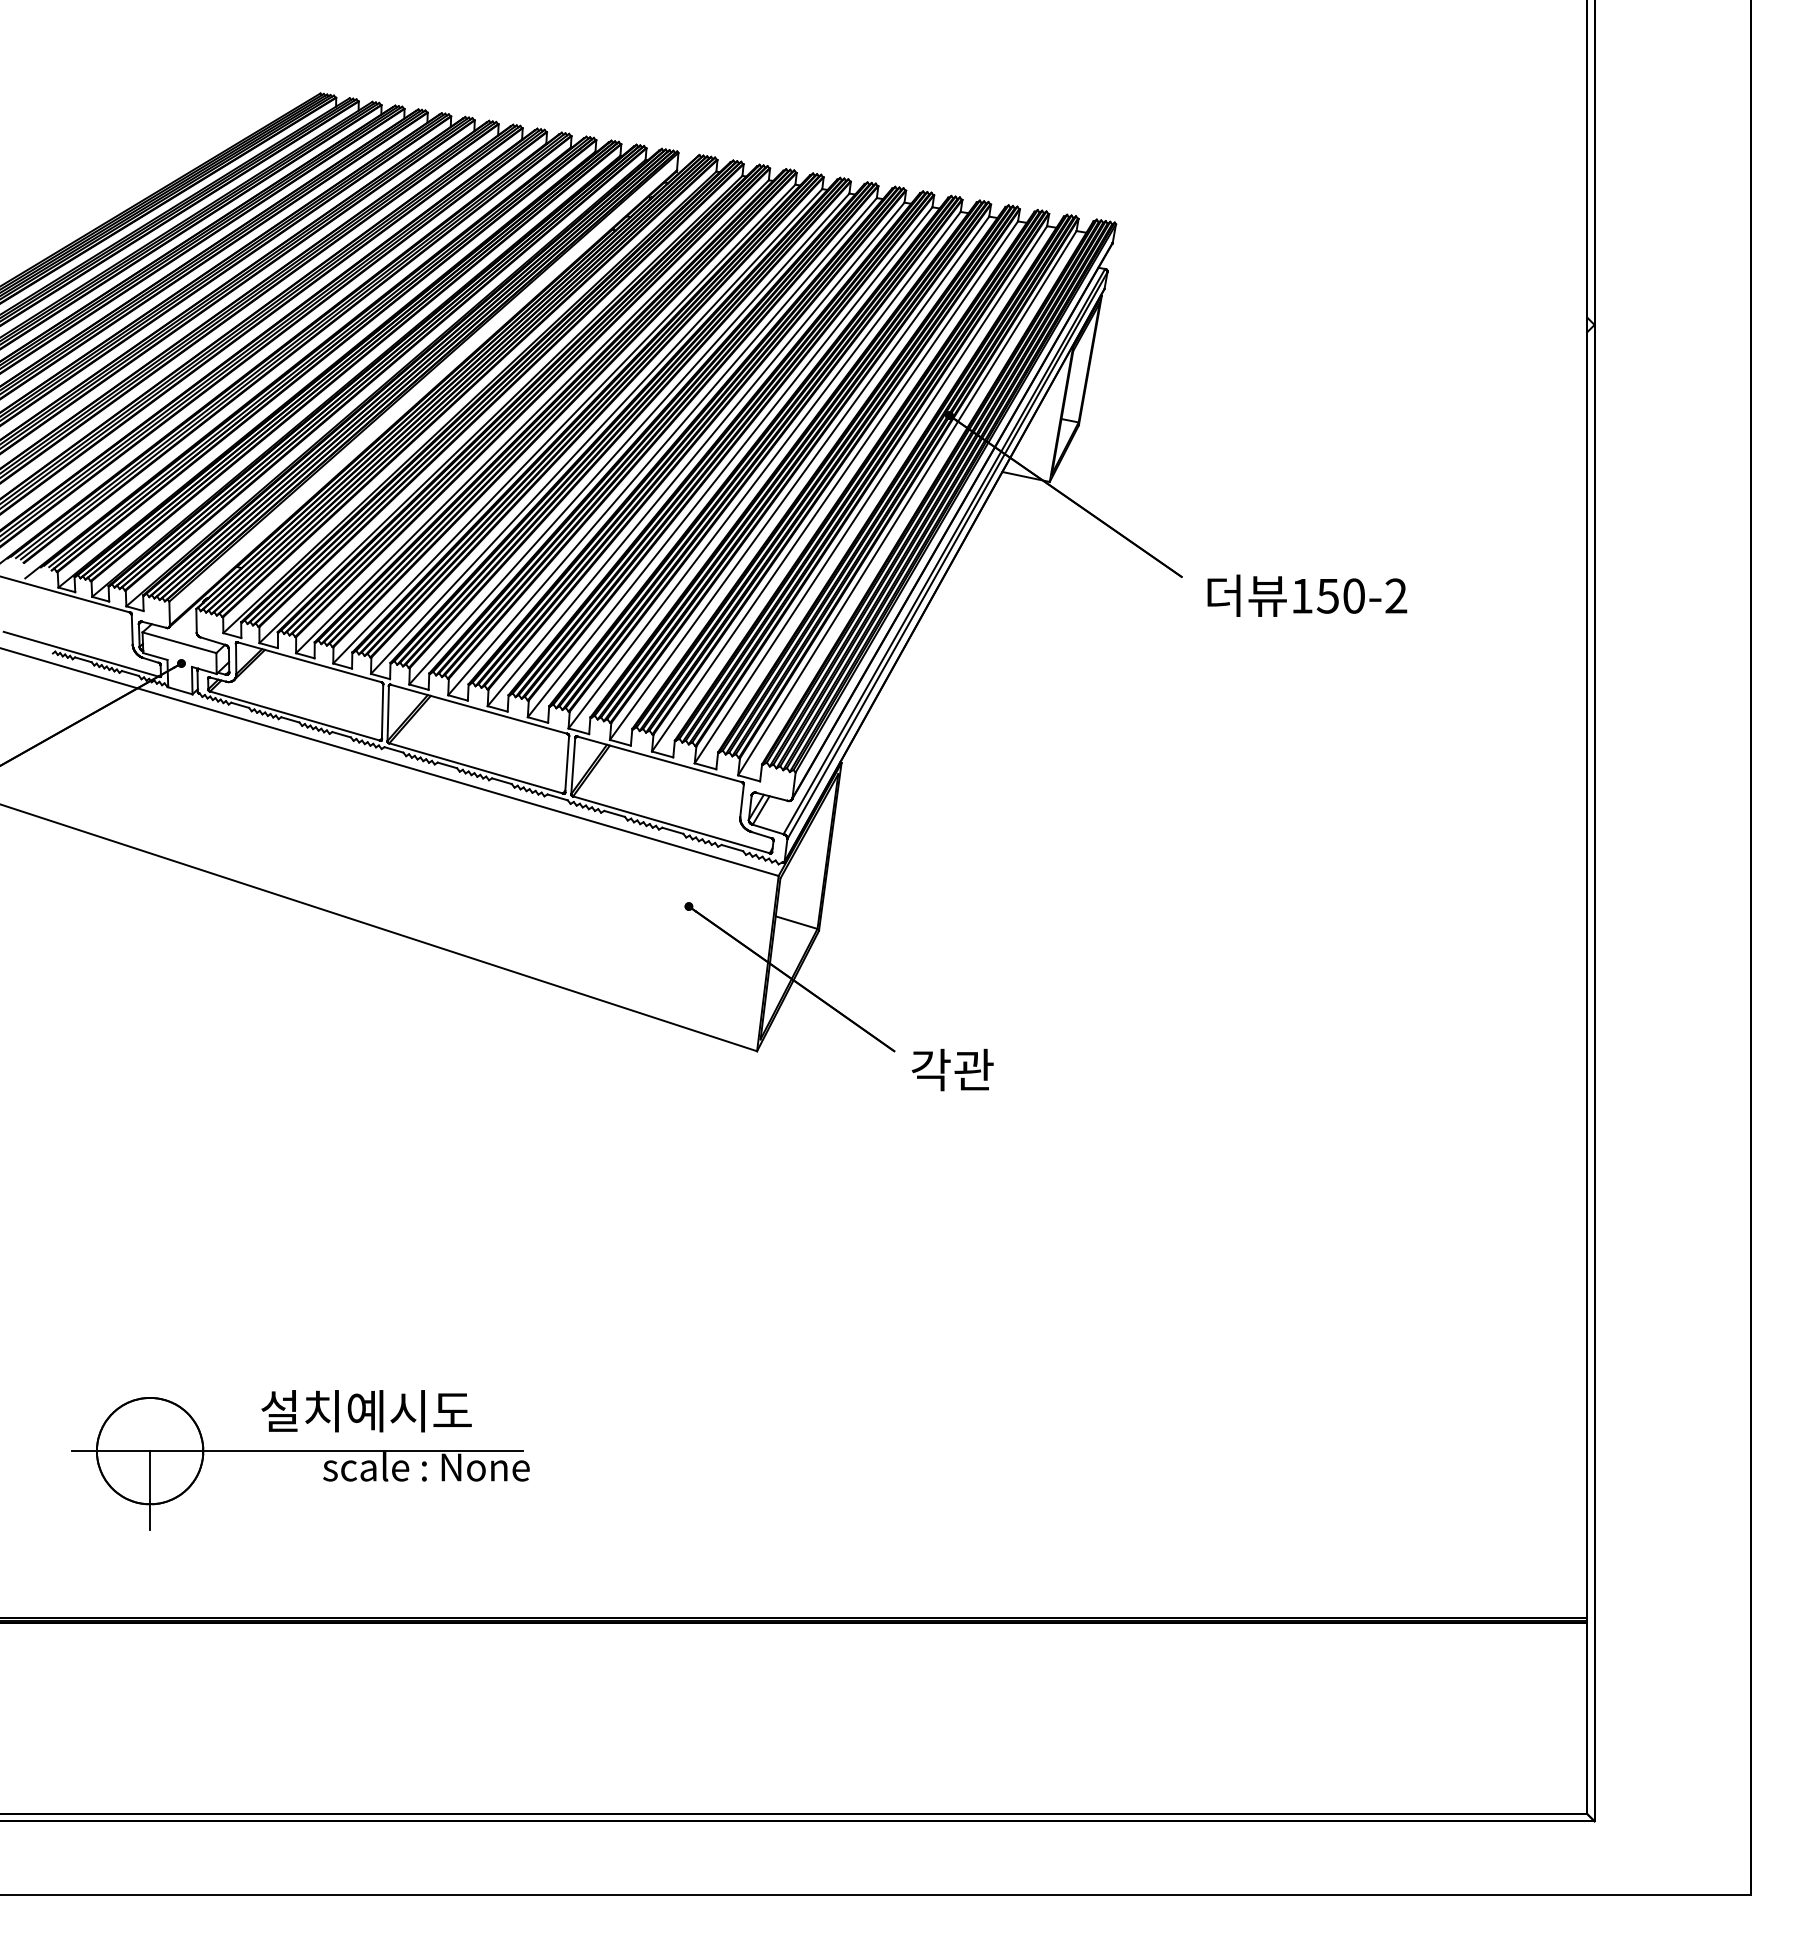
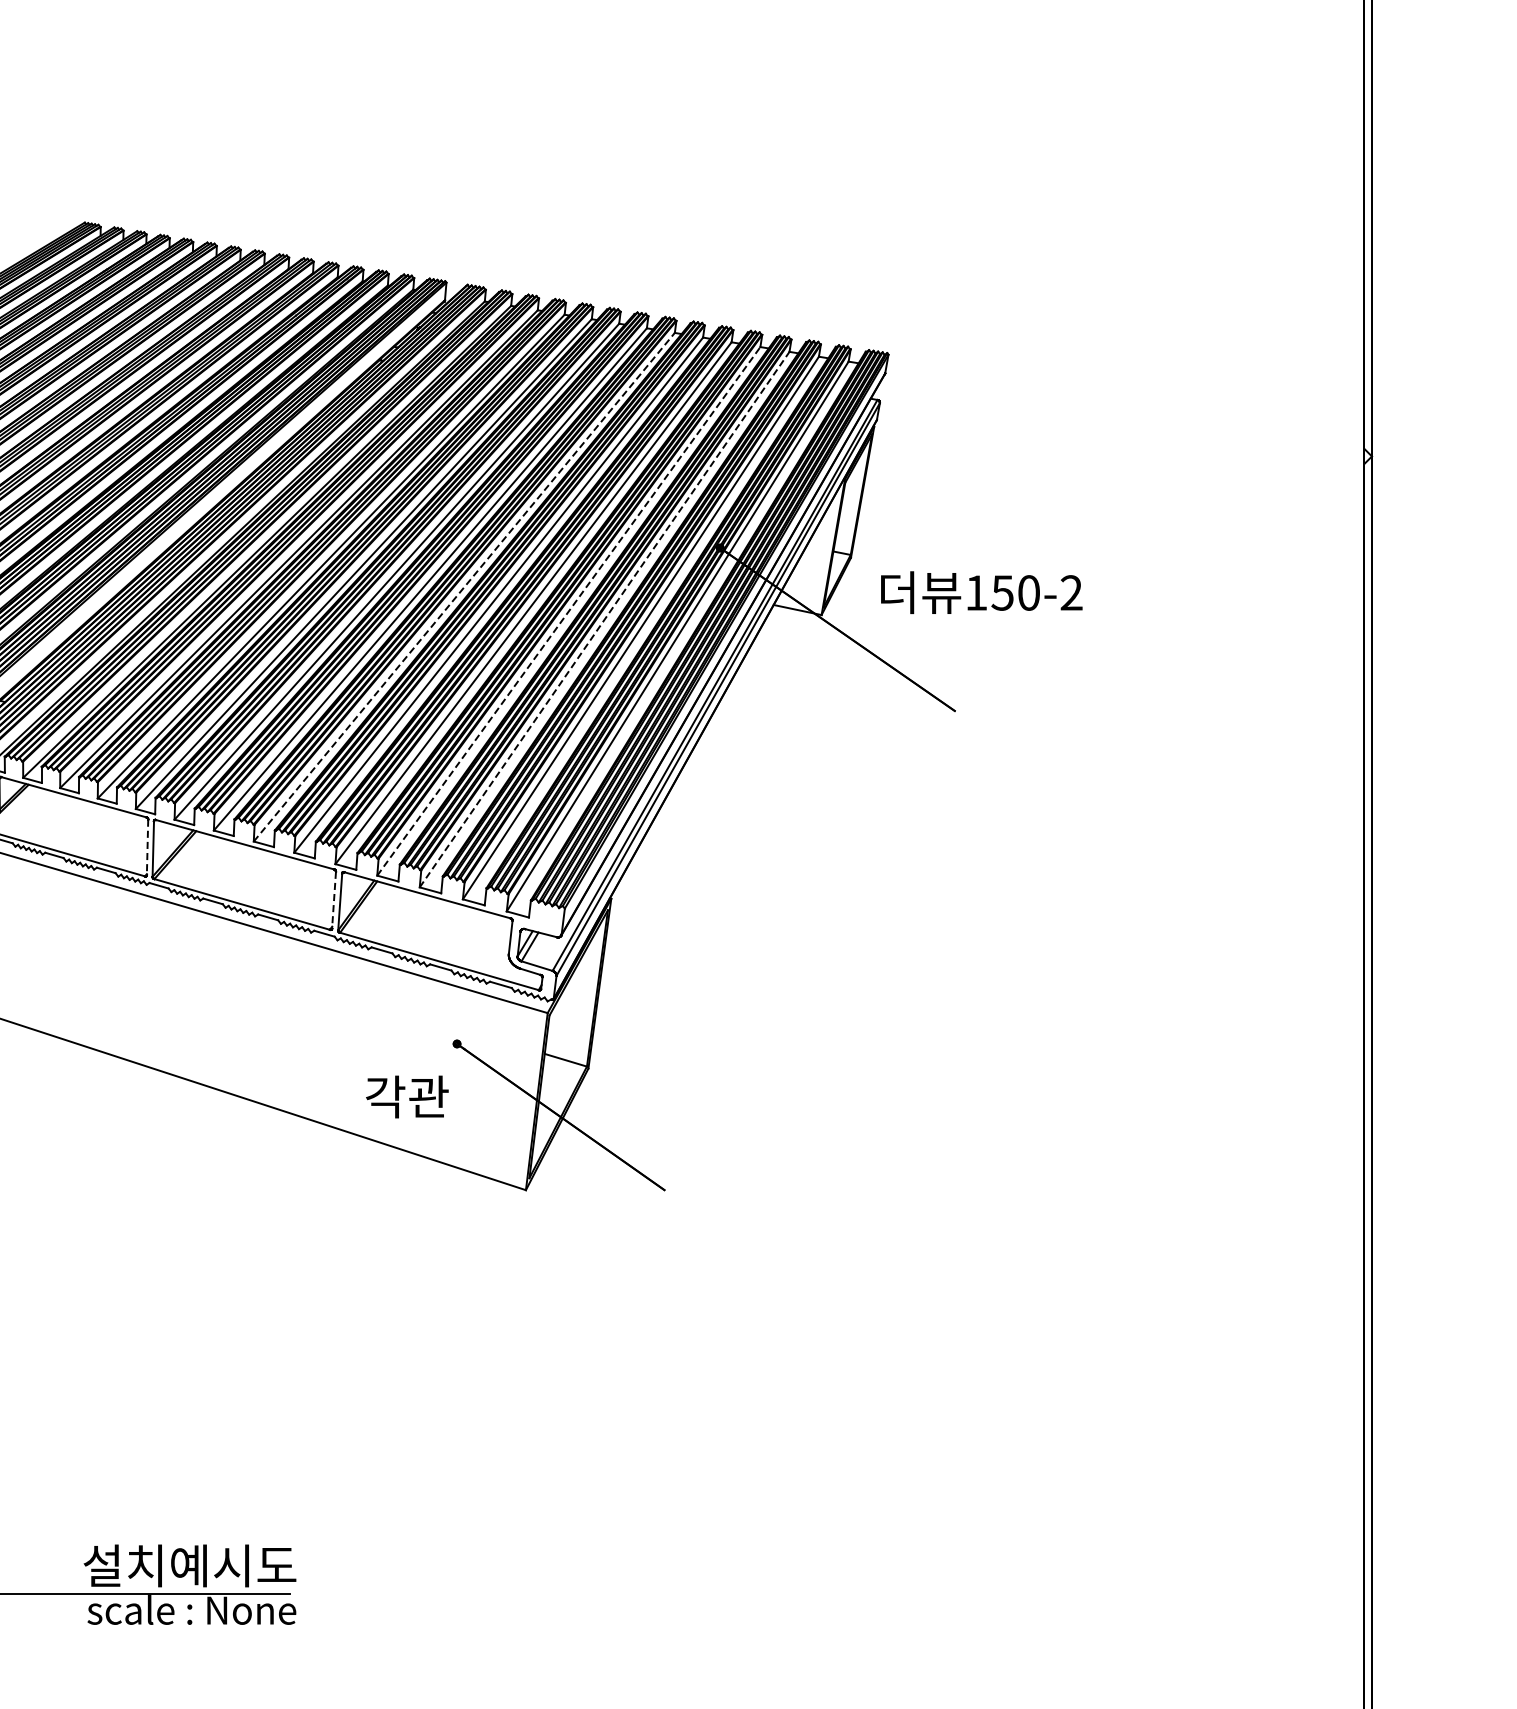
line: (696, 454) -> (464, 587), solid -> dashed
line: (799, 477) -> (568, 610), solid -> dashed
line: (835, 486) -> (605, 619), solid -> dashed
text: (1307, 595) -> (981, 592), moved
line: (382, 712) -> (147, 847), solid -> dashed
line: (567, 764) -> (334, 900), solid -> dashed
text: (952, 1069) -> (407, 1096), moved
text: (366, 1411) -> (189, 1566), moved

